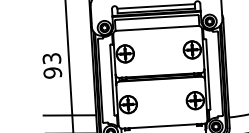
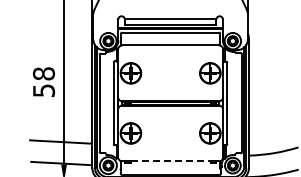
text: (51, 66) -> (43, 82), 93 -> 58
line: (164, 126) -> (171, 161), solid -> dashed

